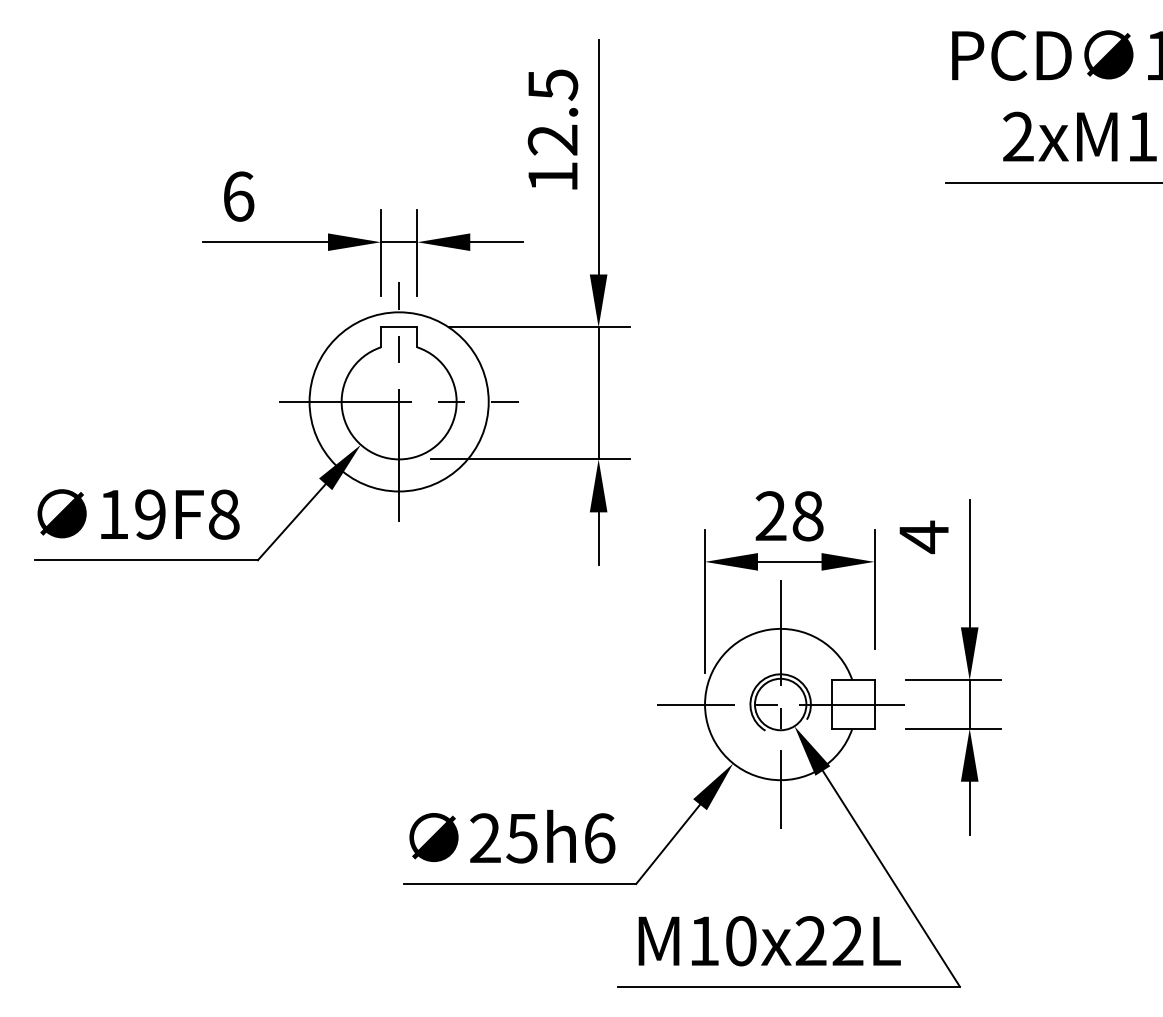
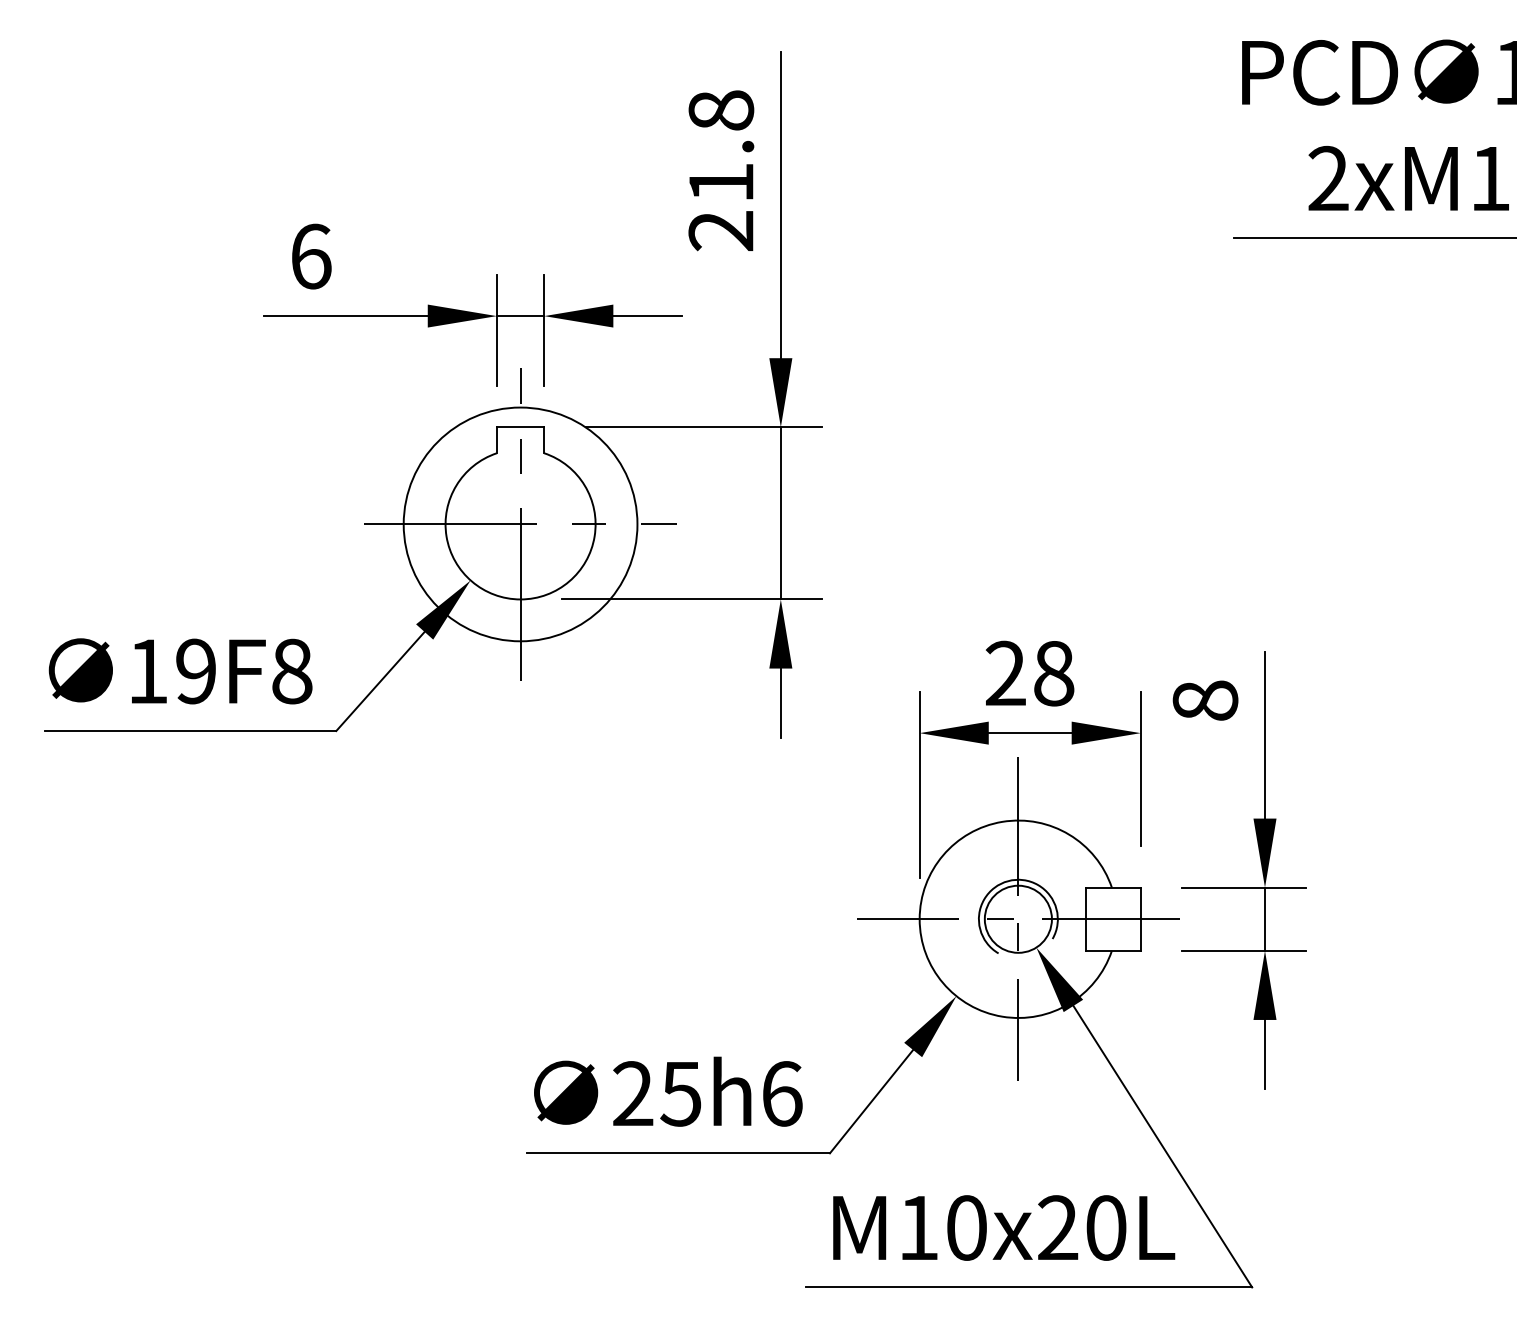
text: (552, 130) -> (720, 170), 12.5 -> 21.8
text: (924, 537) -> (1206, 701), 4 -> 8
text: (847, 941) -> (1105, 1228), M10x22L -> M10x20L

